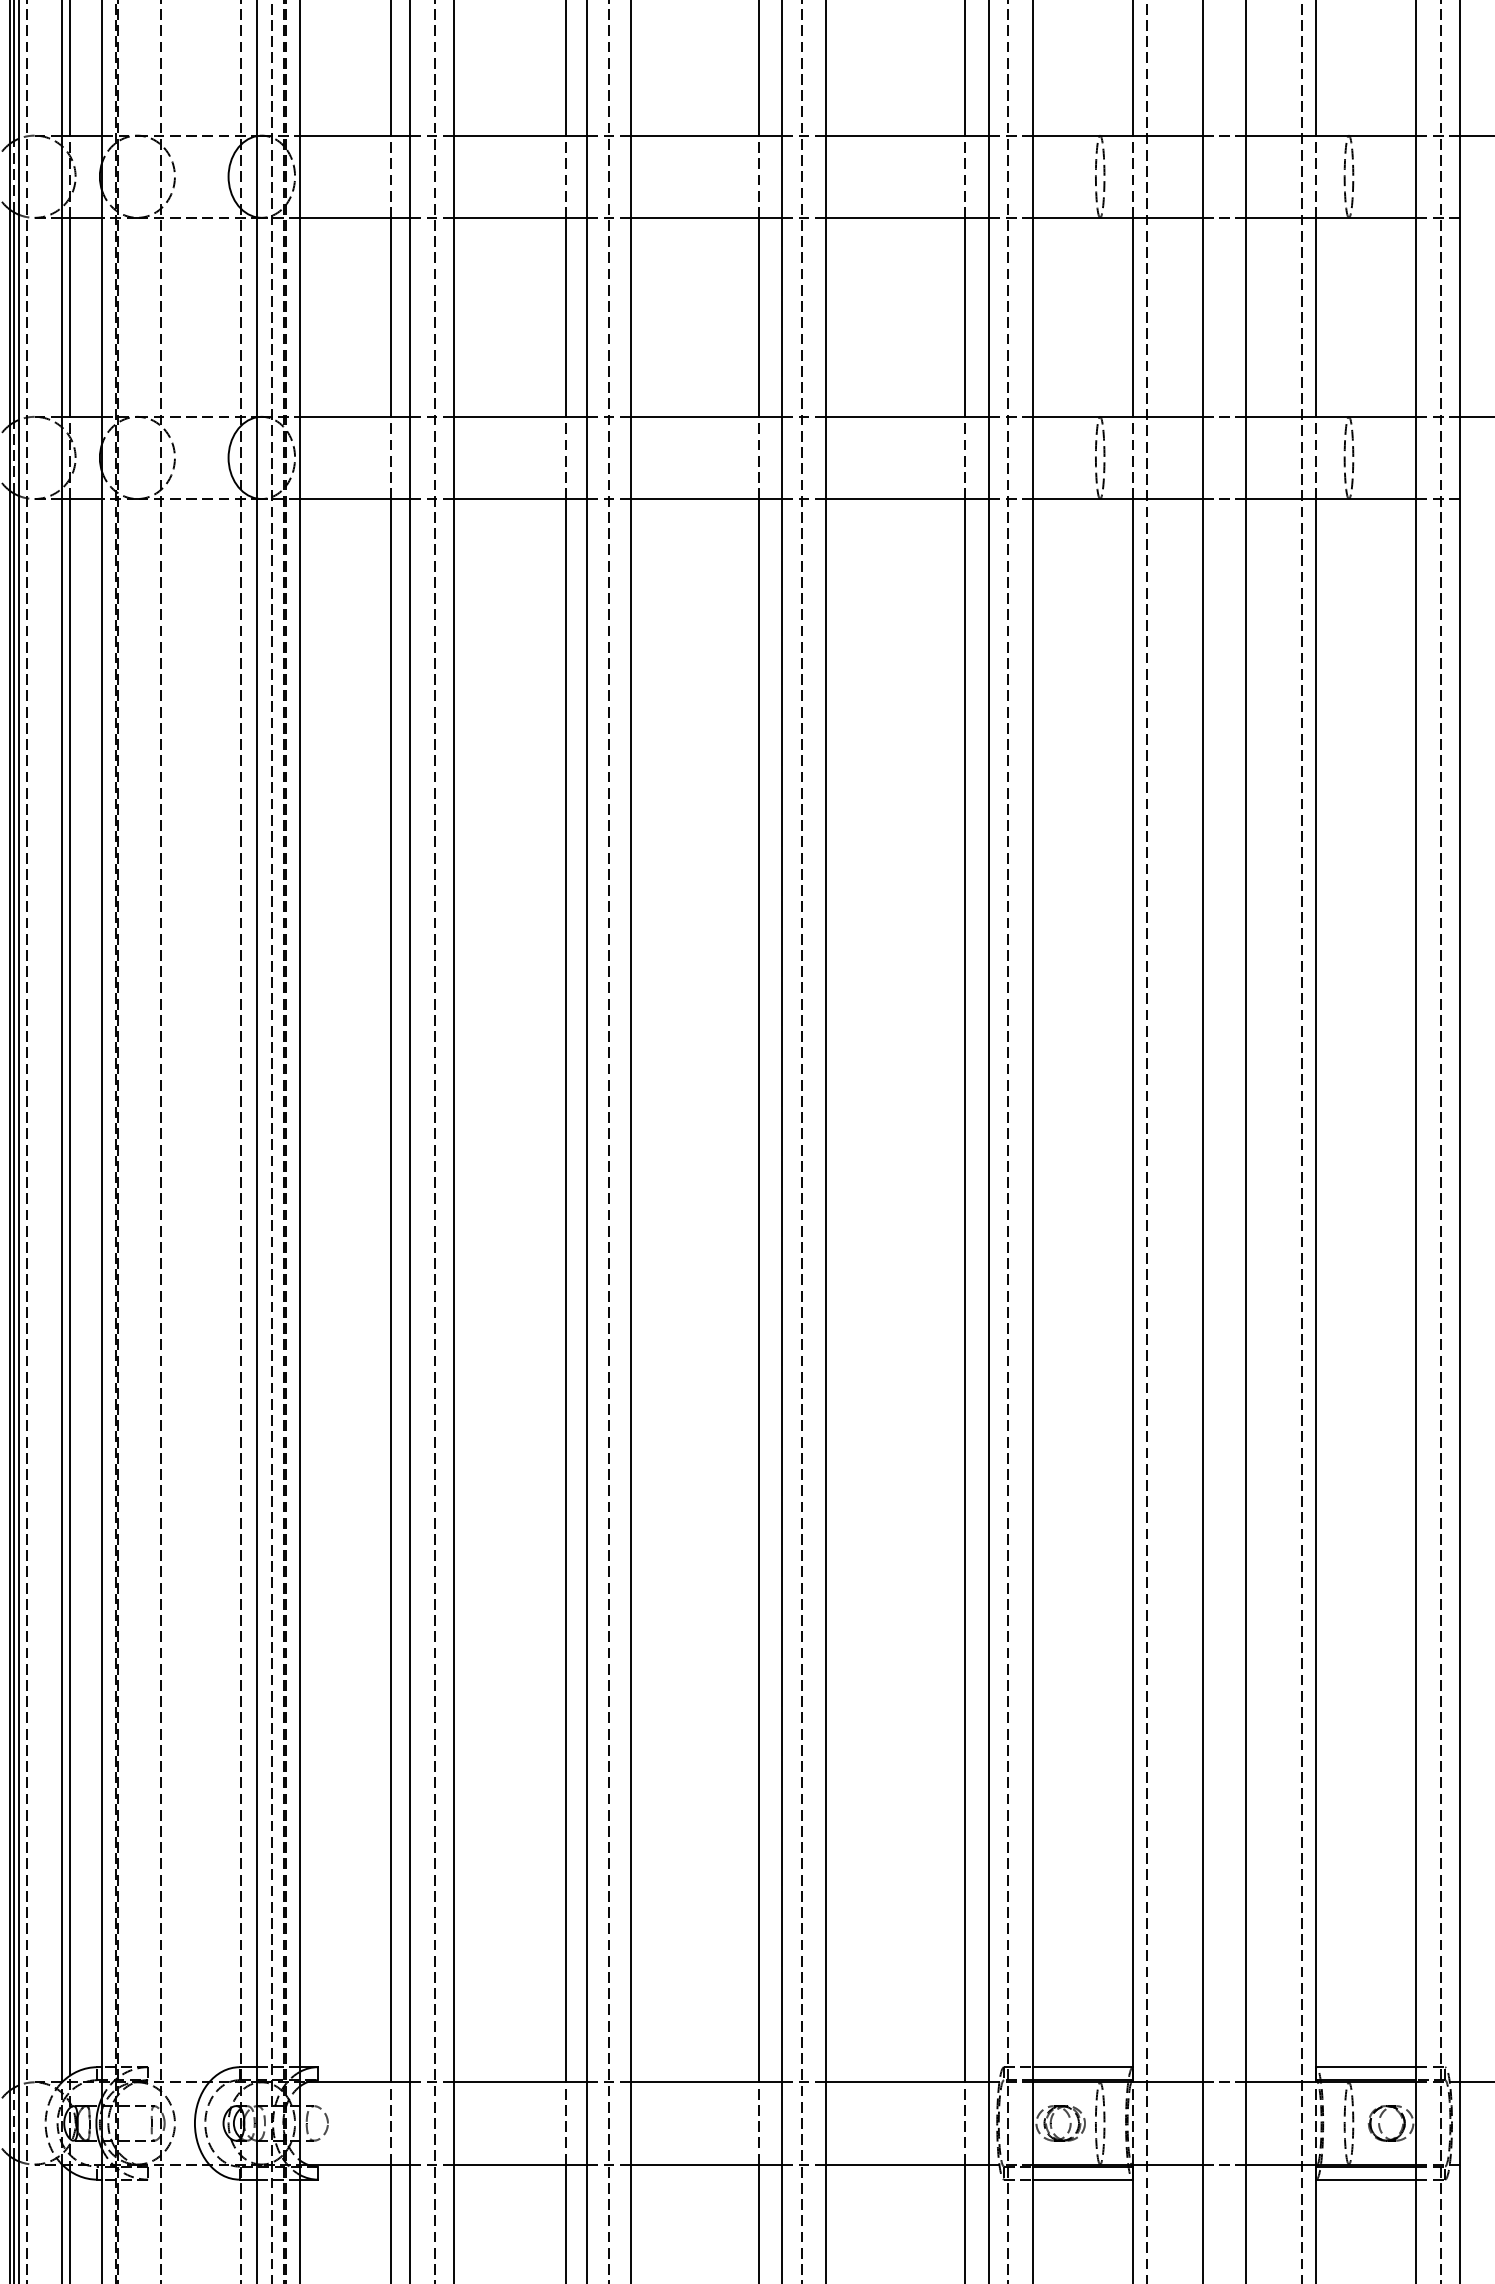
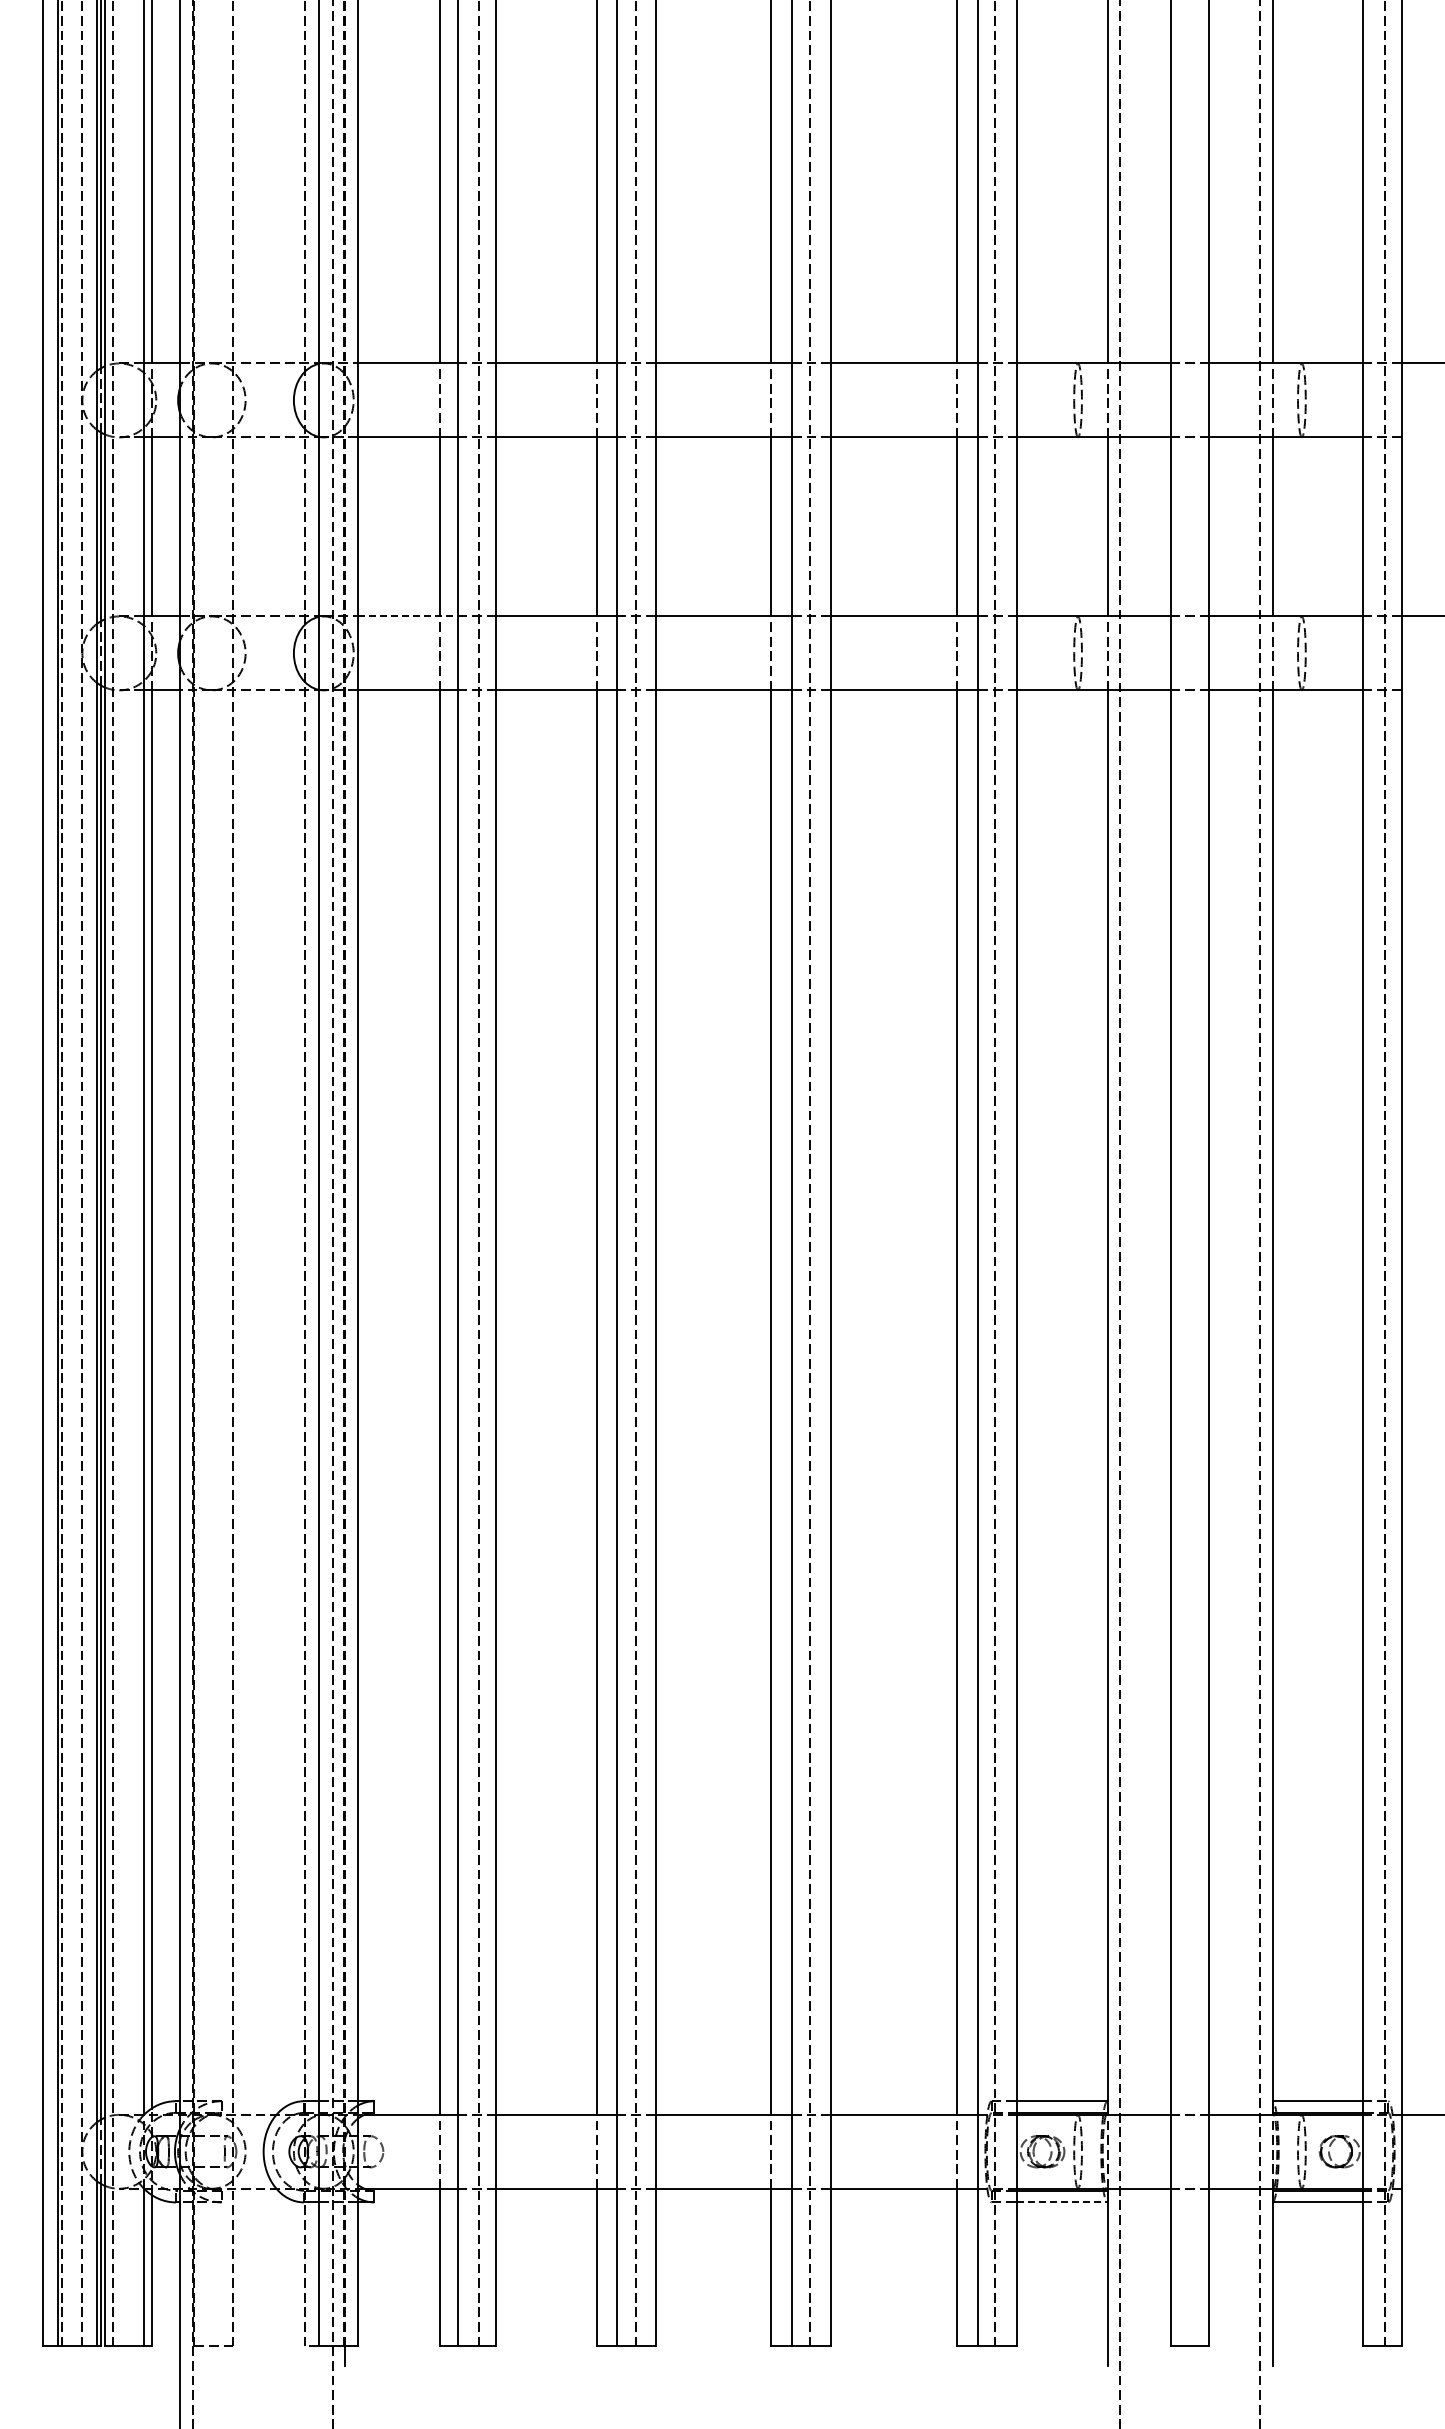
line: (354, 416) -> (407, 616), solid -> dashed
line: (1082, 2179) -> (1062, 2202), solid -> dashed

